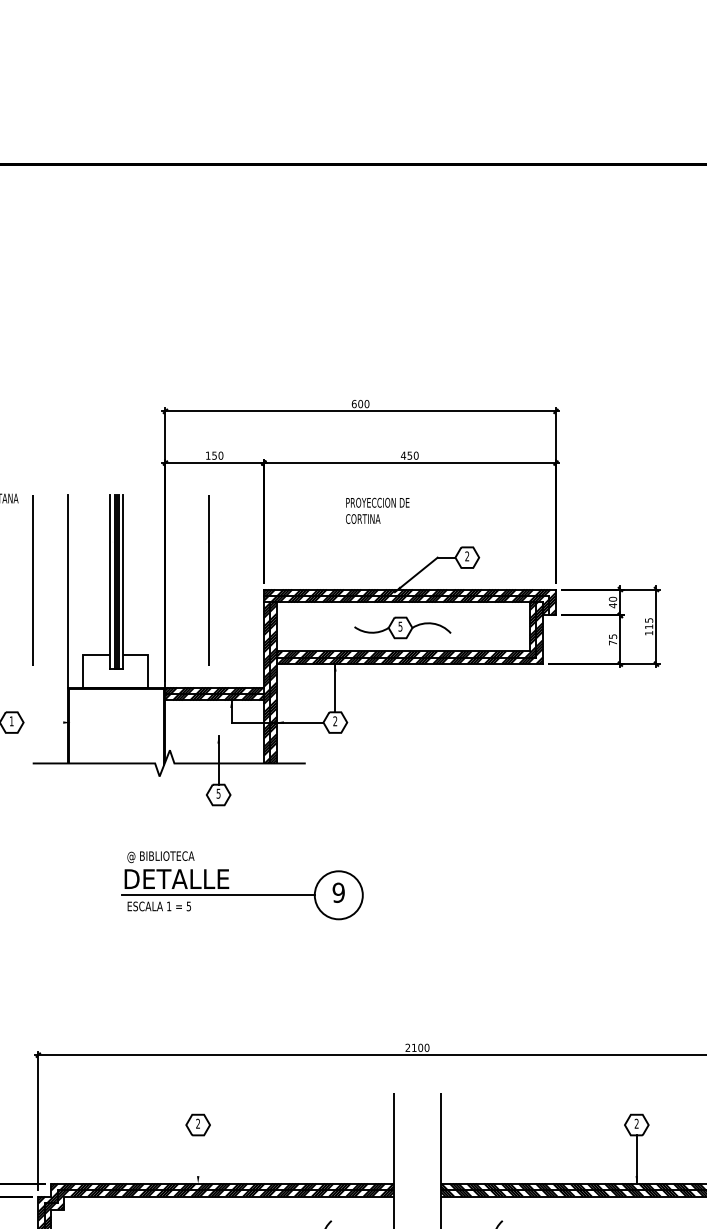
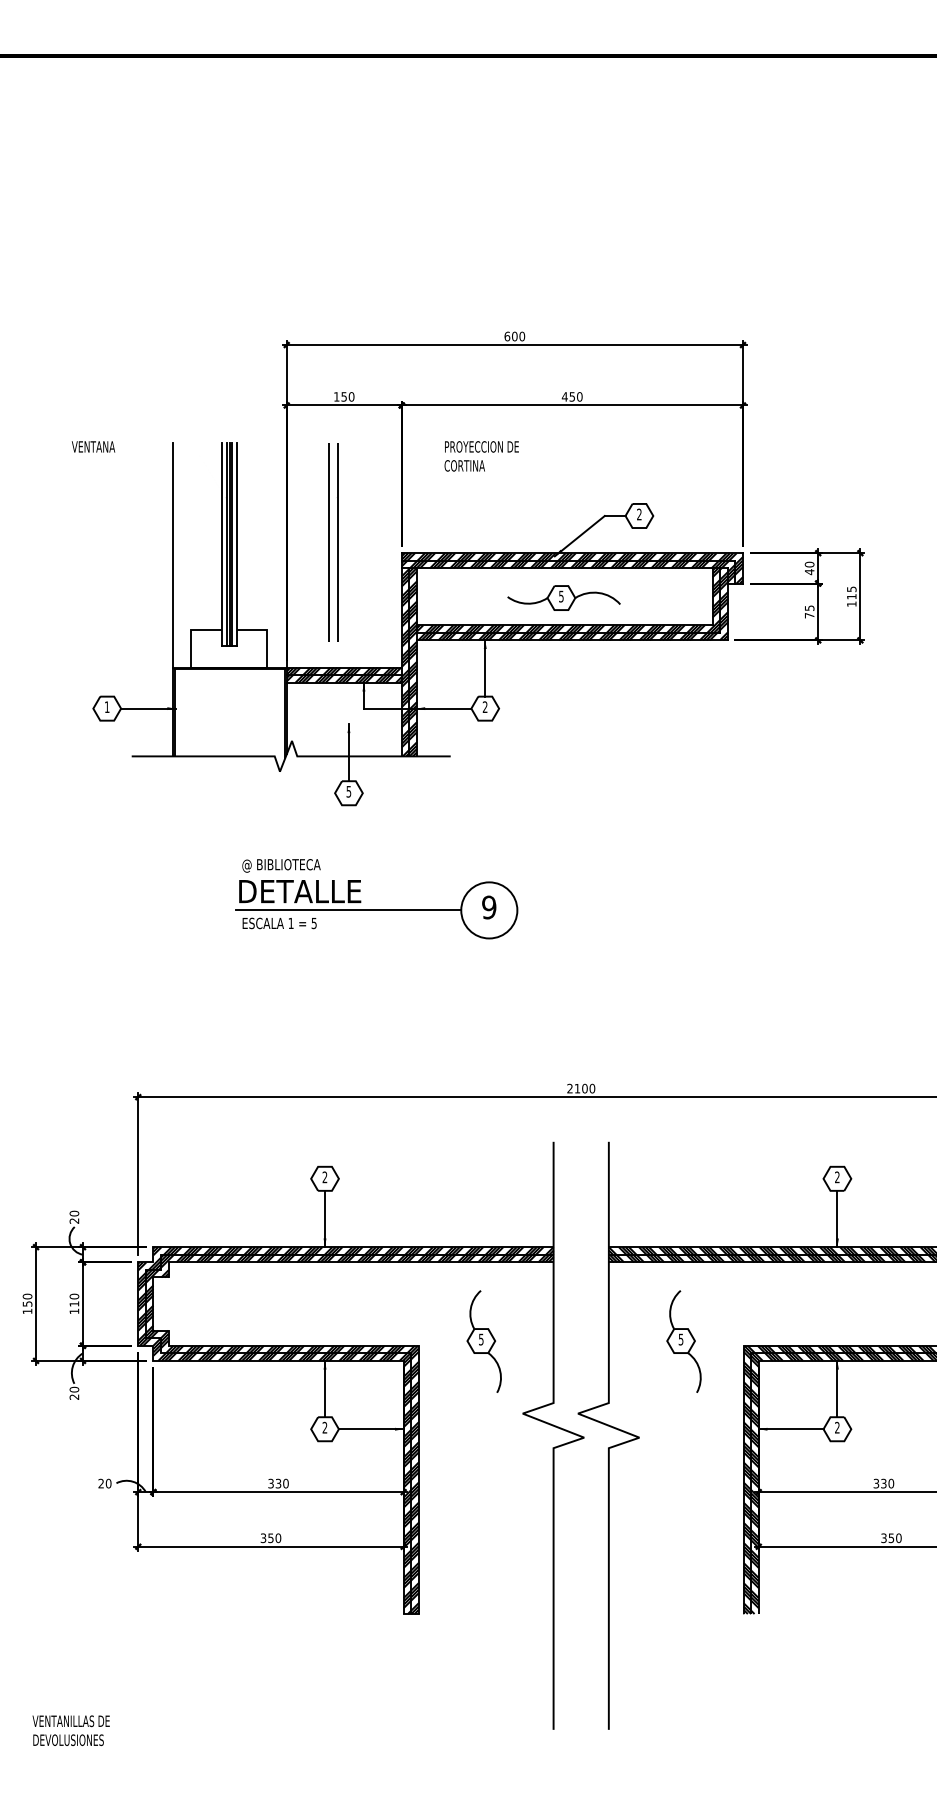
text: (377, 511) -> (481, 456), moved
line: (32, 580) -> (328, 542), moved
line: (47, 722) -> (148, 708), added
line: (198, 1159) -> (325, 1218), added

